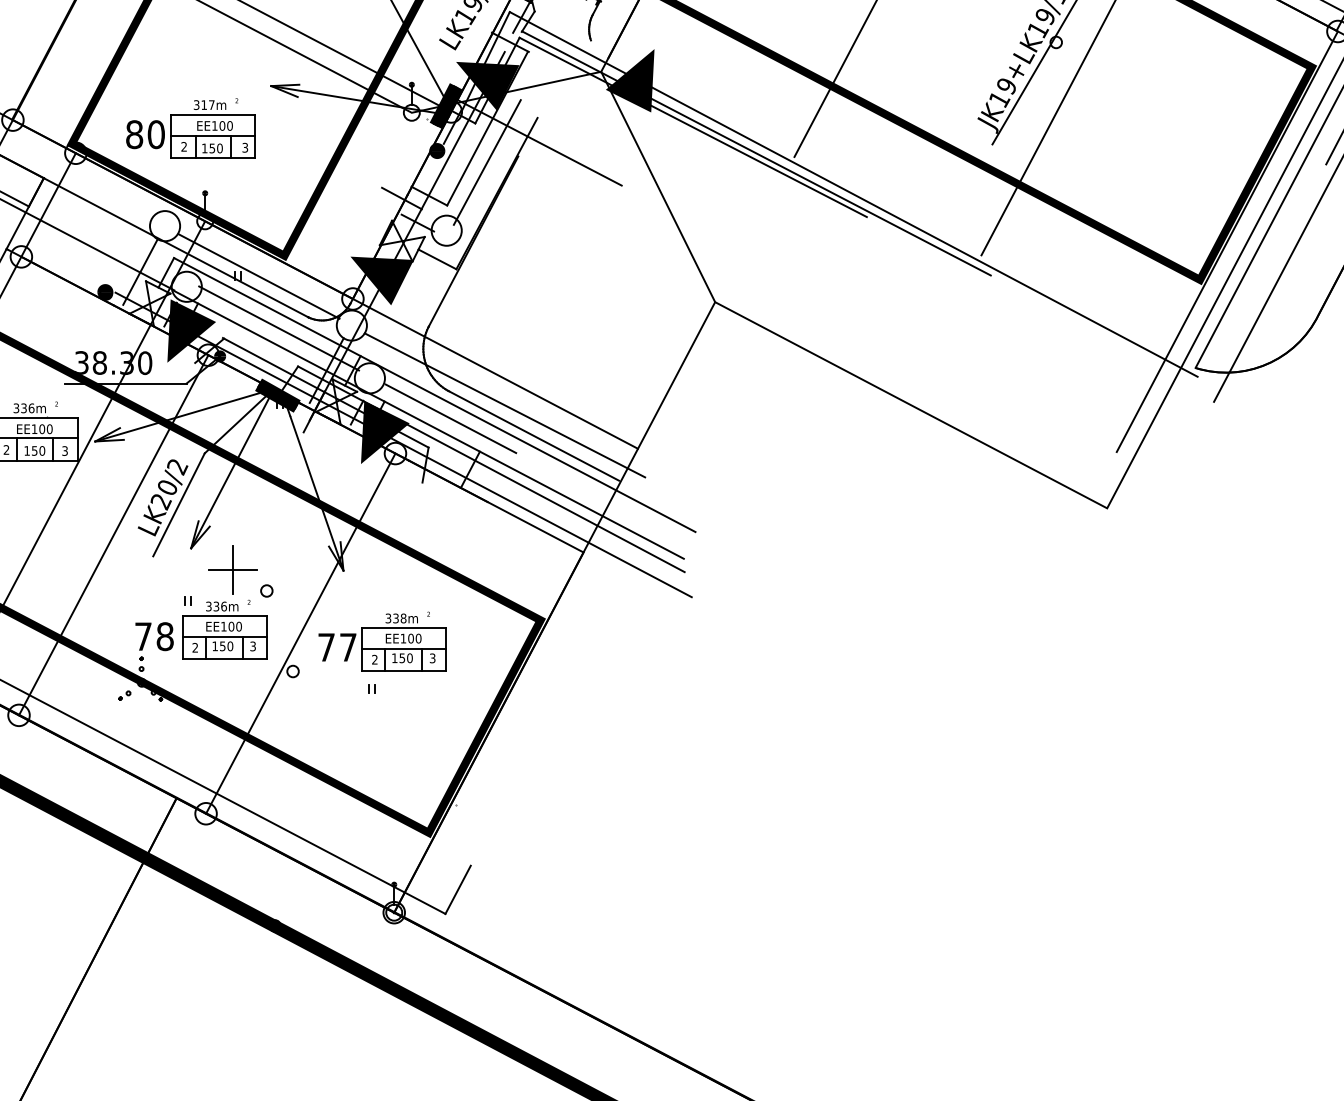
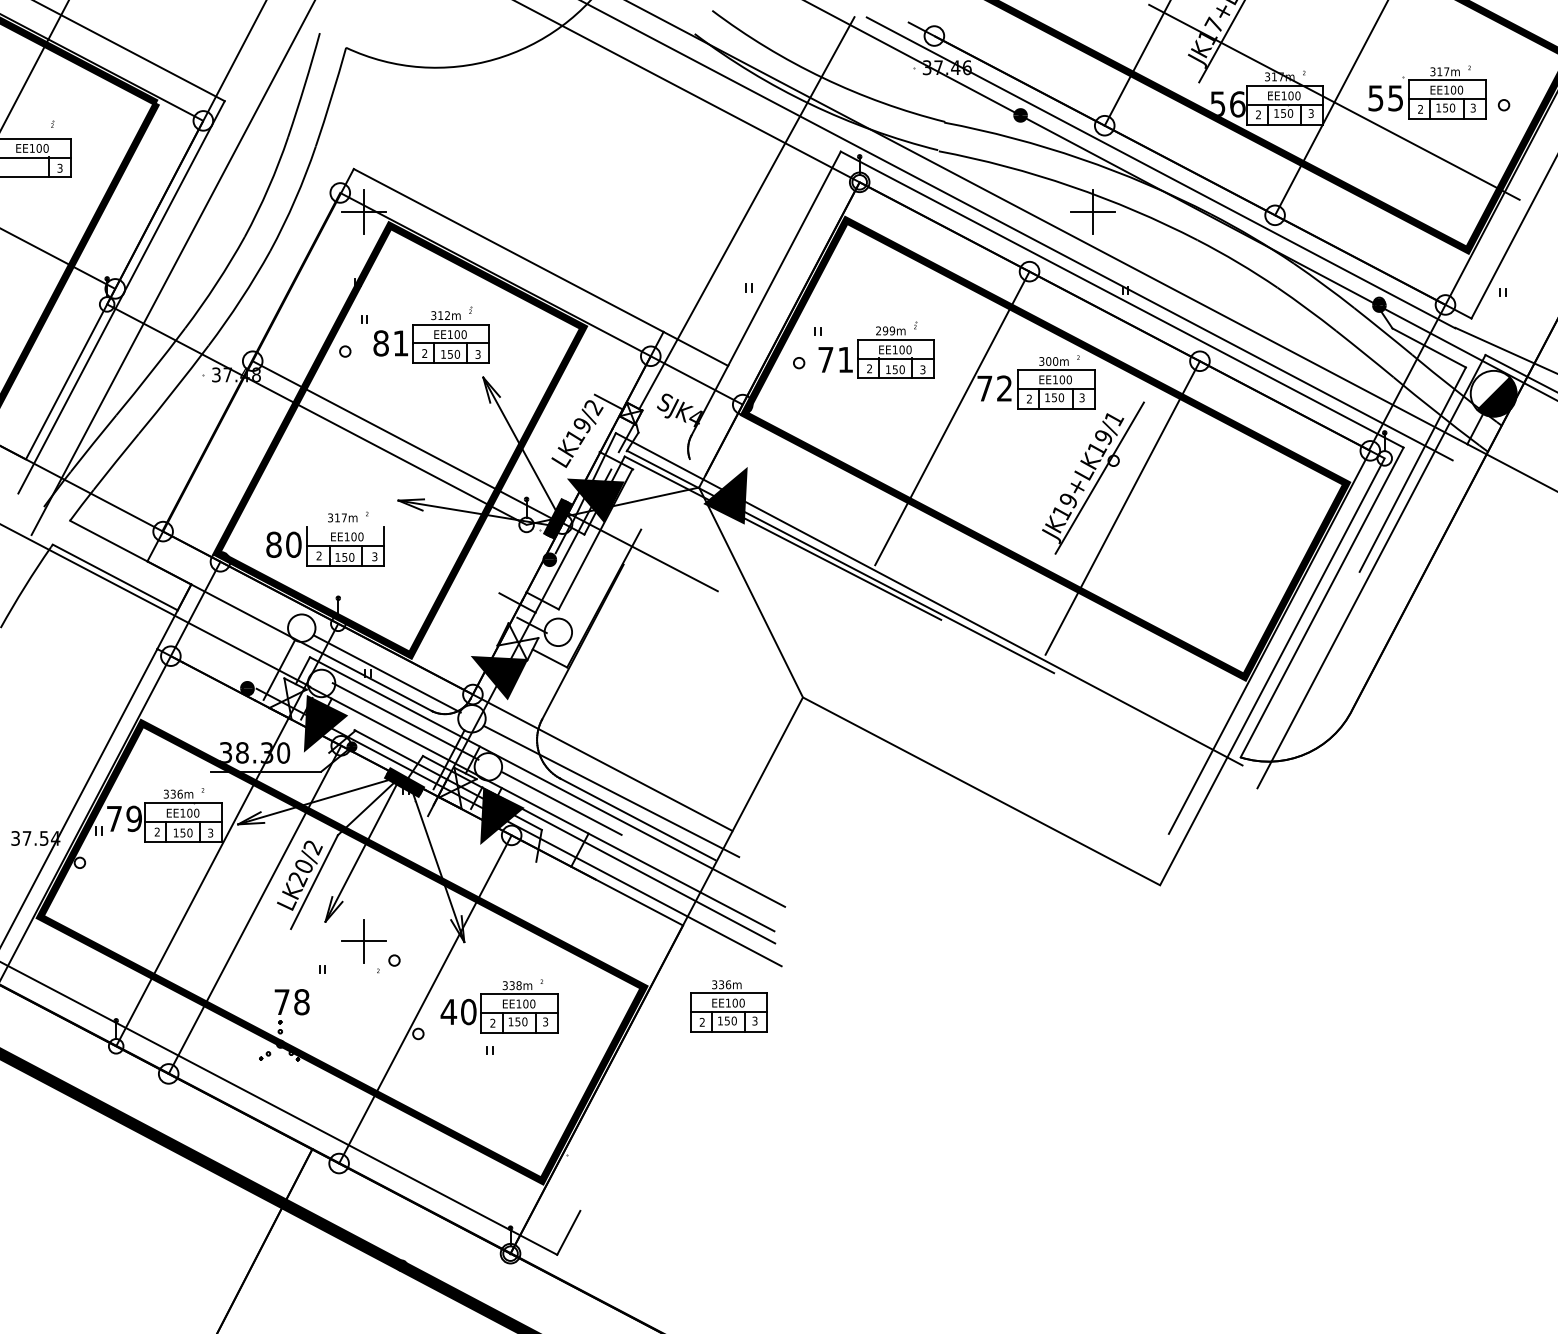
line: (213, 115) -> (345, 527), removed
line: (486, 162) -> (594, 570), removed
part: (224, 630) -> (728, 1006), moved
text: (337, 646) -> (458, 1011), 77 -> 40

